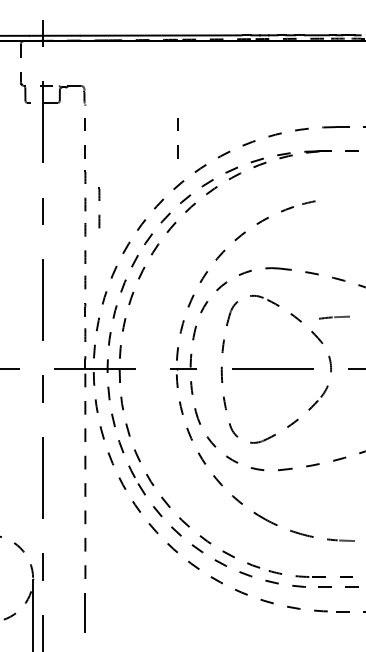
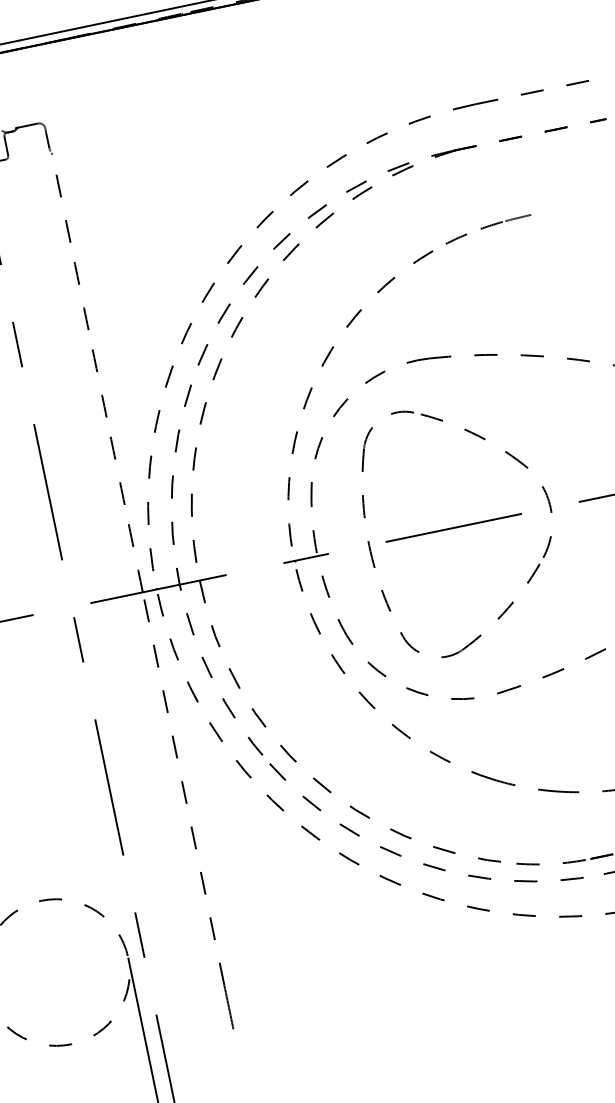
line: (177, 145) -> (218, 189), removed
line: (99, 200) -> (108, 307), removed
line: (334, 317) -> (505, 221), moved

